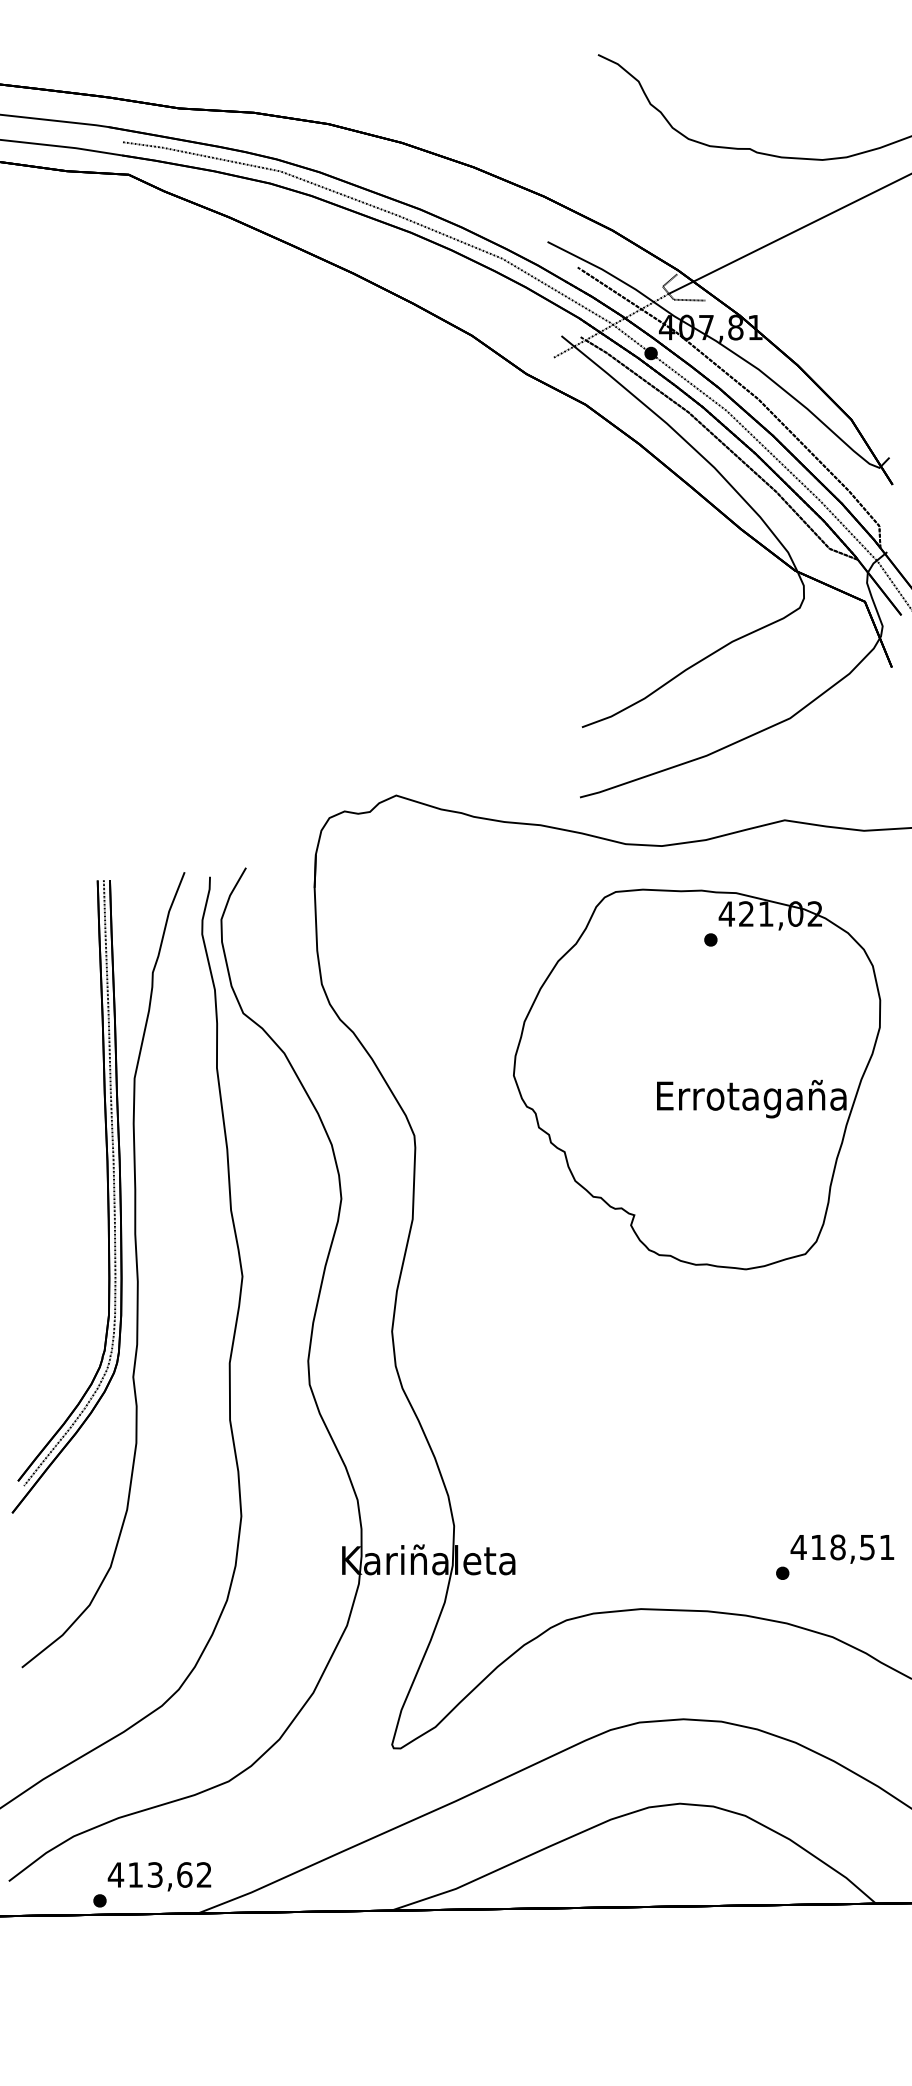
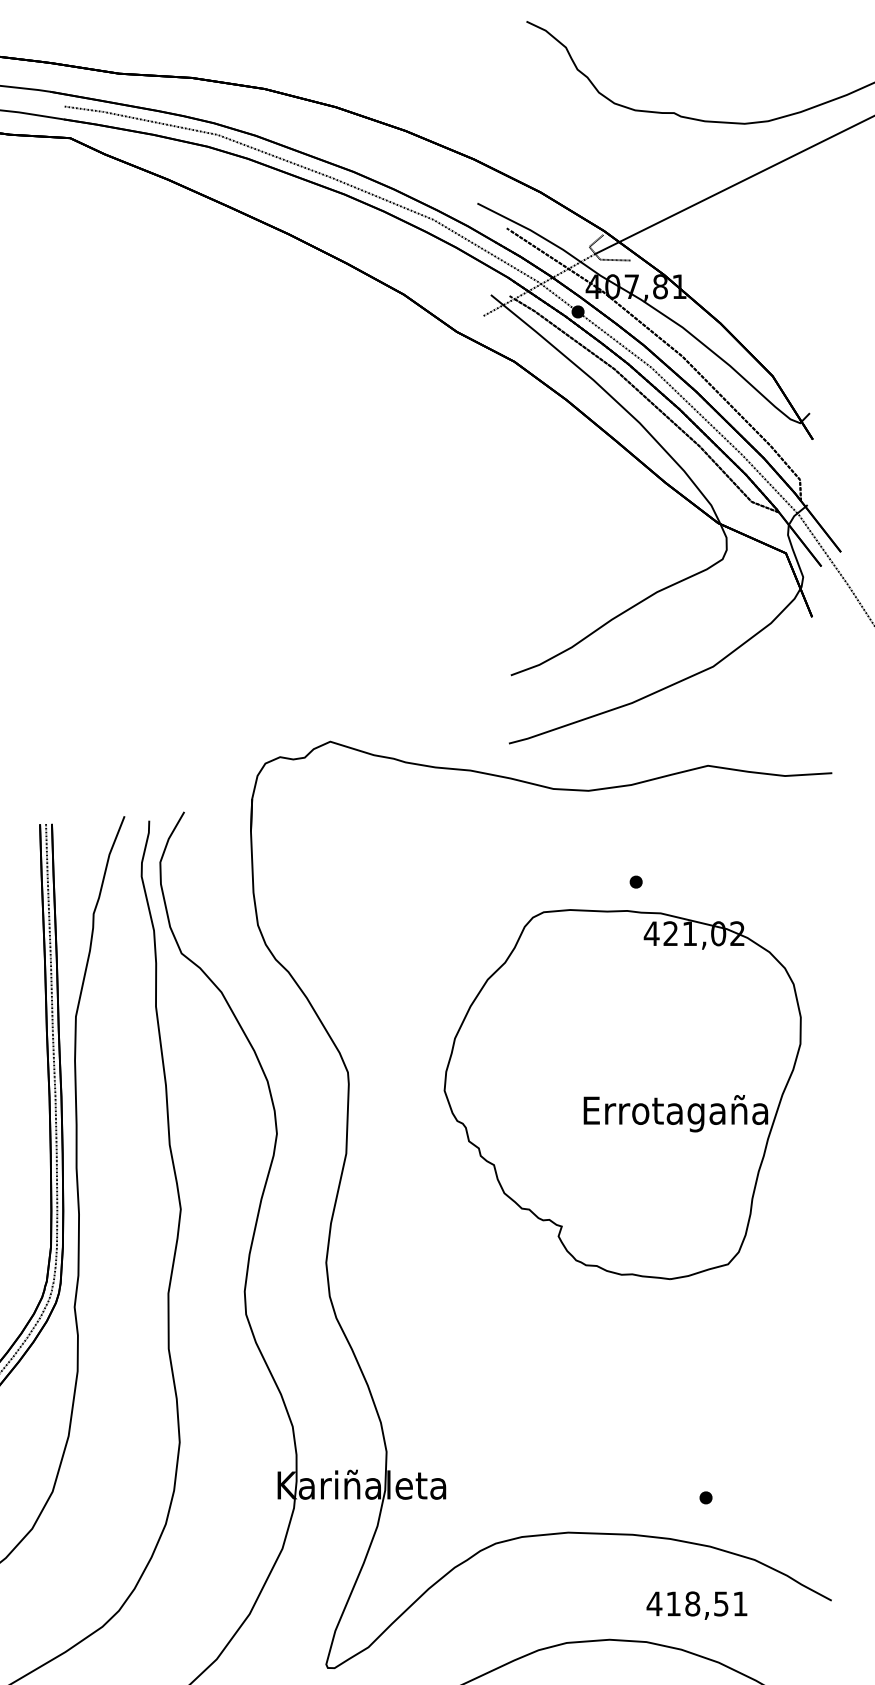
part: (697, 1079) -> (623, 1094), moved
text: (842, 1548) -> (697, 1604), moved

